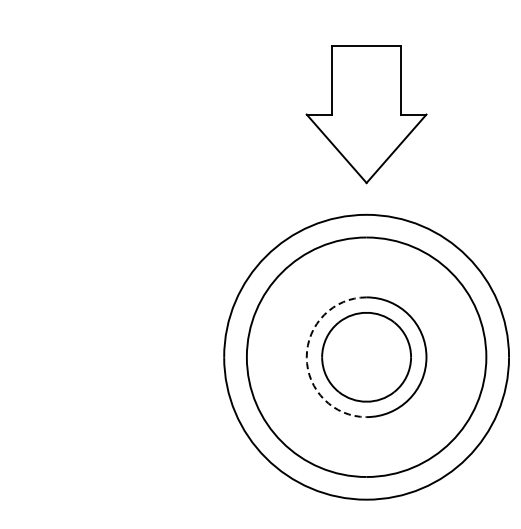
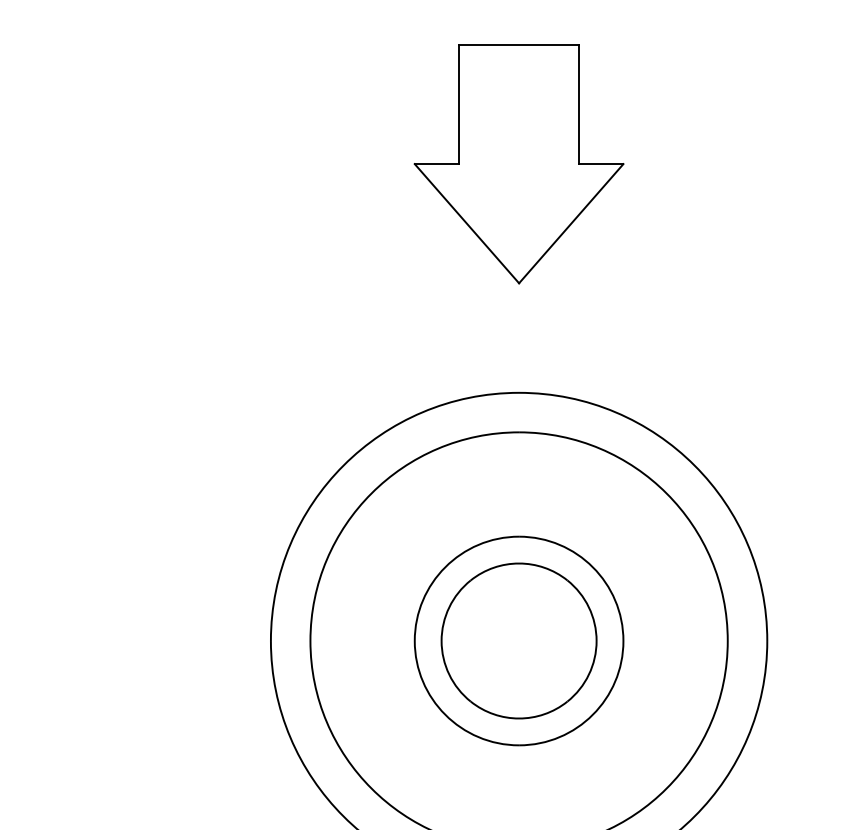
part: (366, 114) -> (518, 163), moved
arc: (306, 357) -> (414, 641), dashed -> solid

